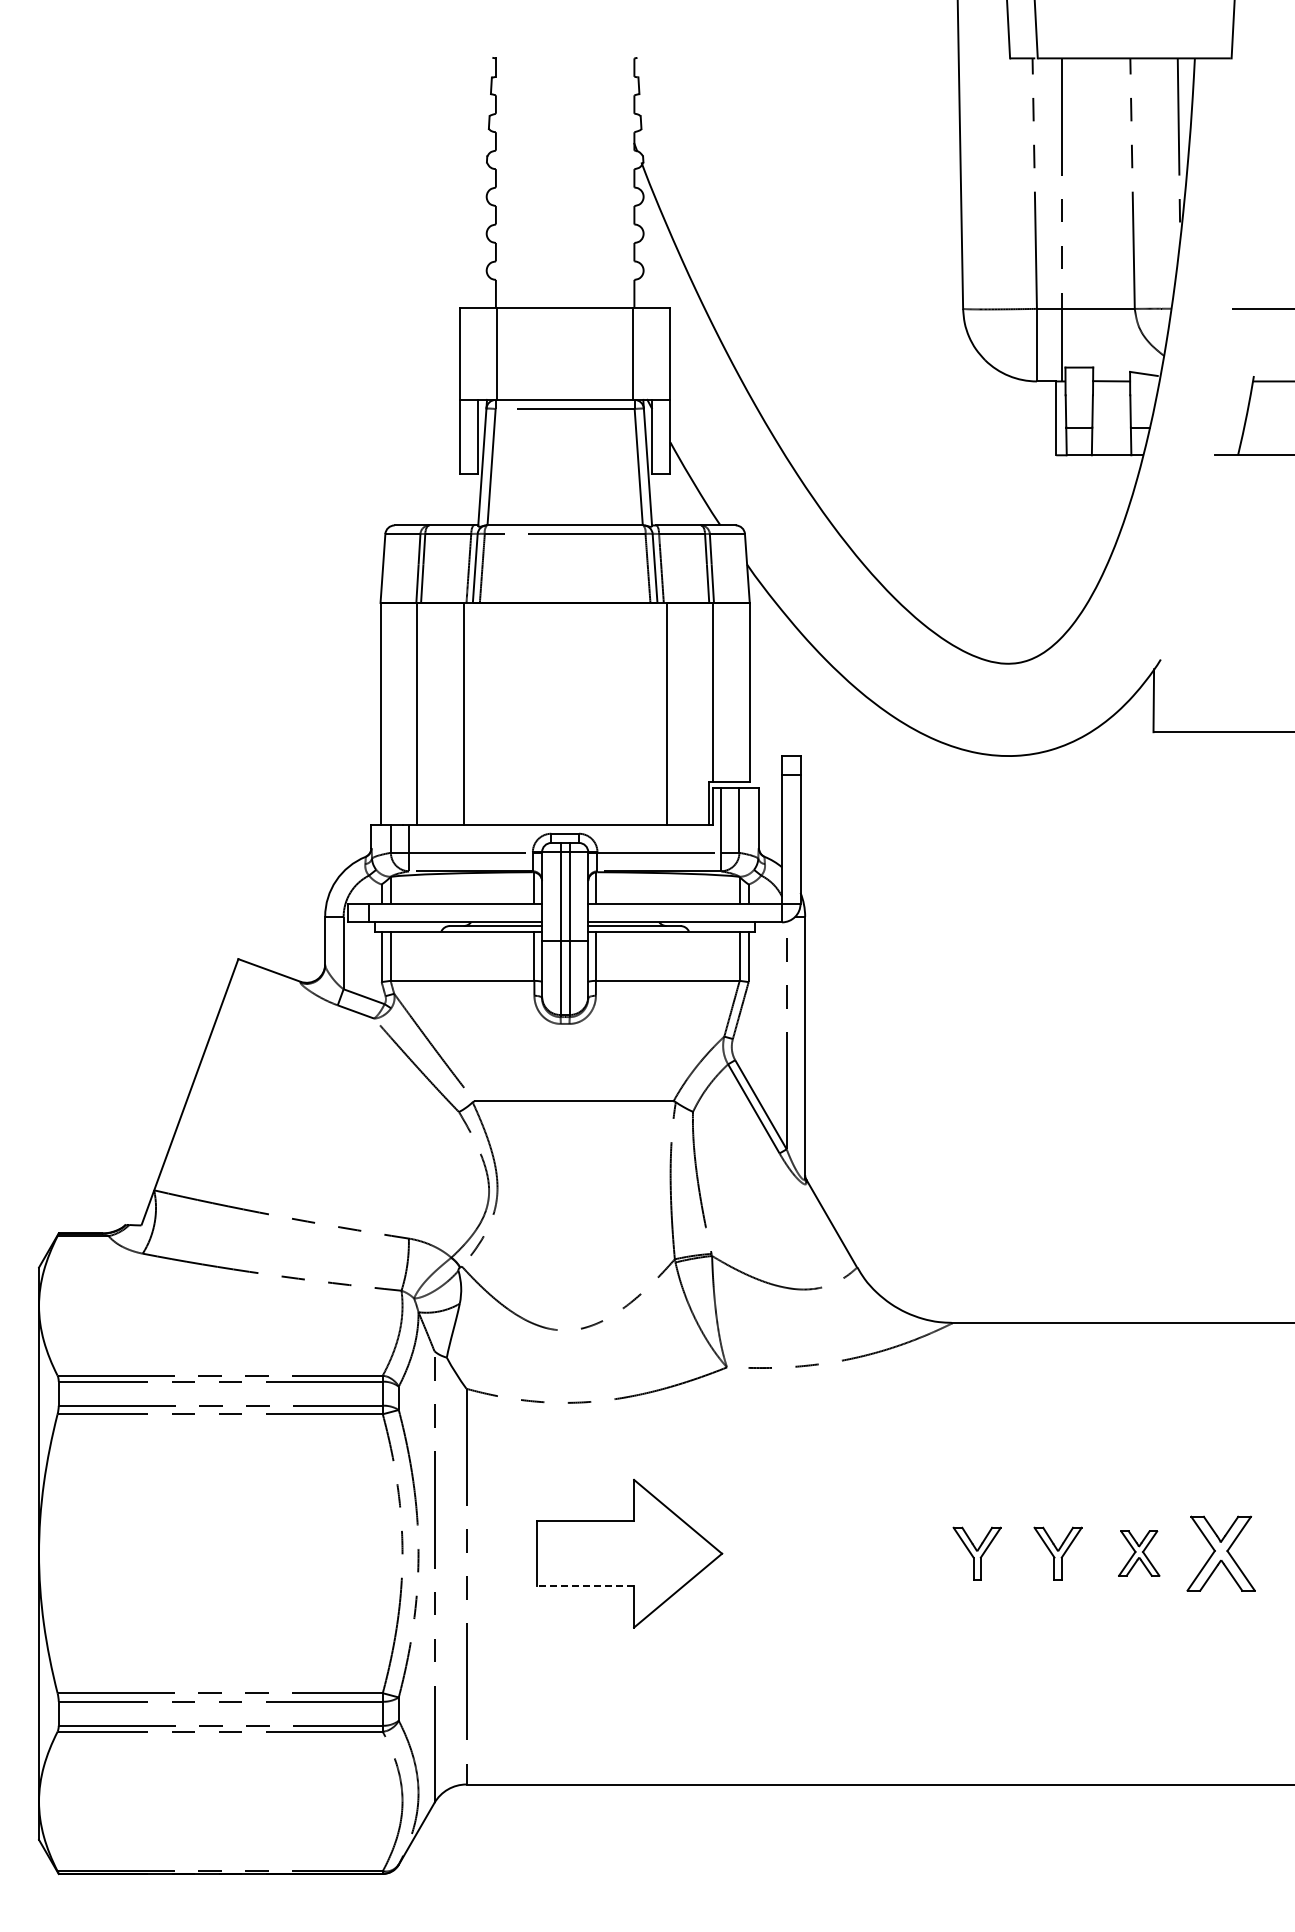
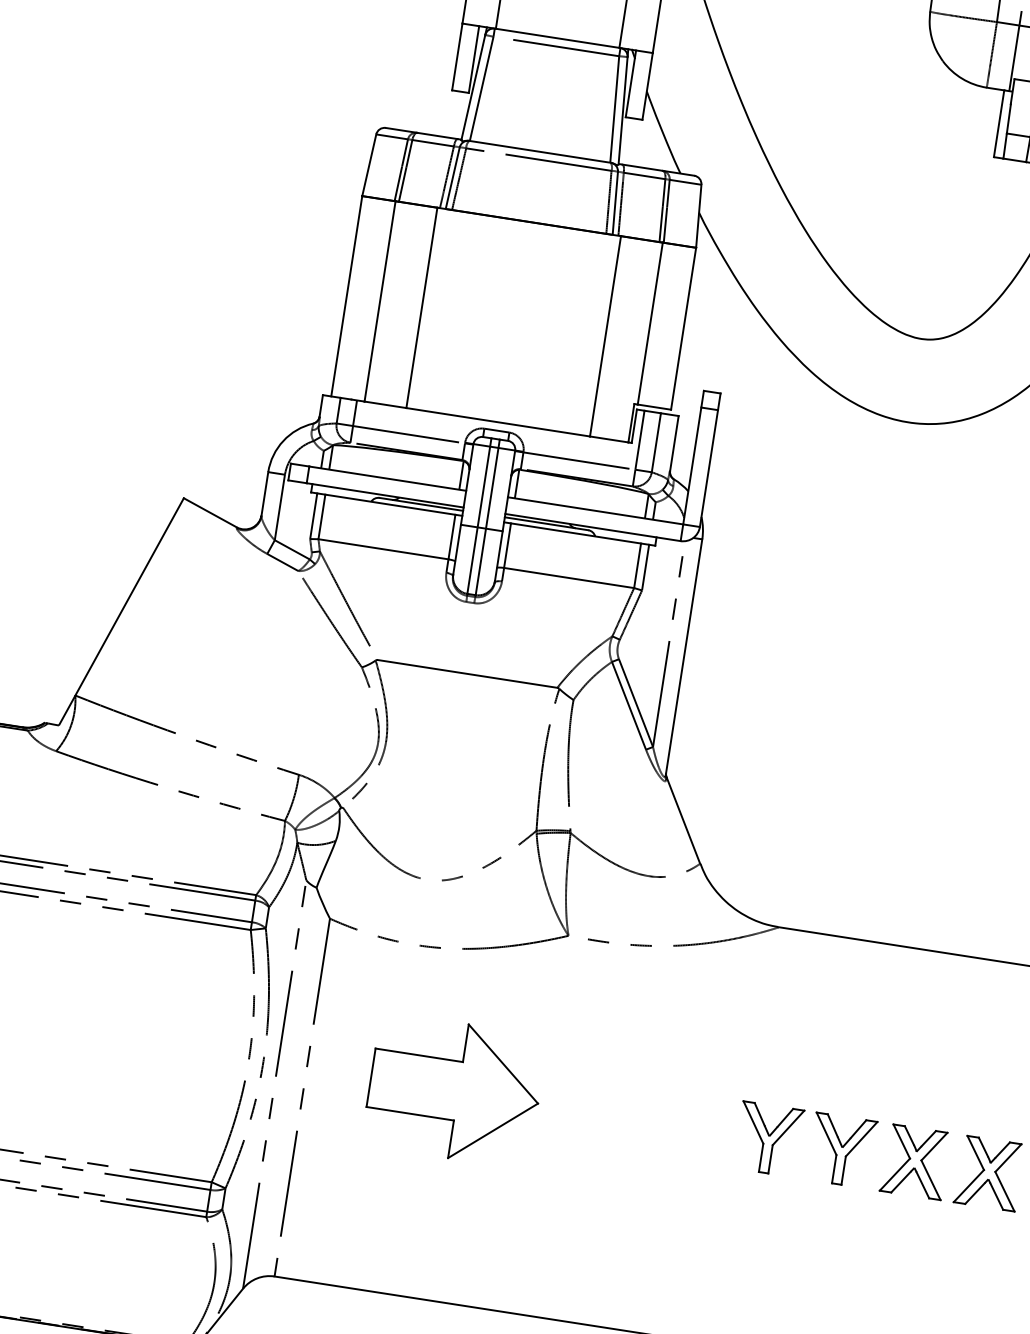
part: (976, 1553) -> (768, 1139), size x1.43
part: (1057, 1553) -> (841, 1150), size x1.43
part: (1138, 1553) -> (914, 1161), size x1.67
line: (585, 1586) -> (409, 1114), dashed -> solid

